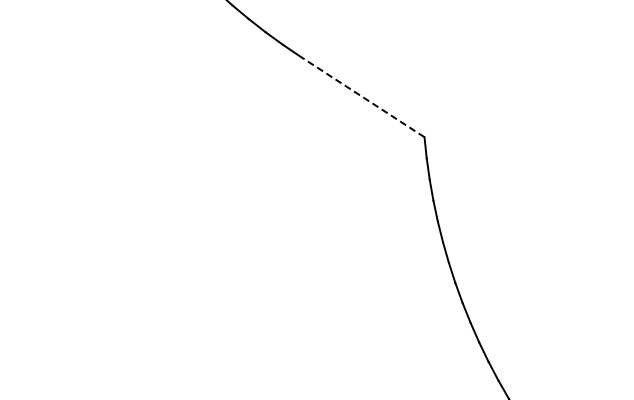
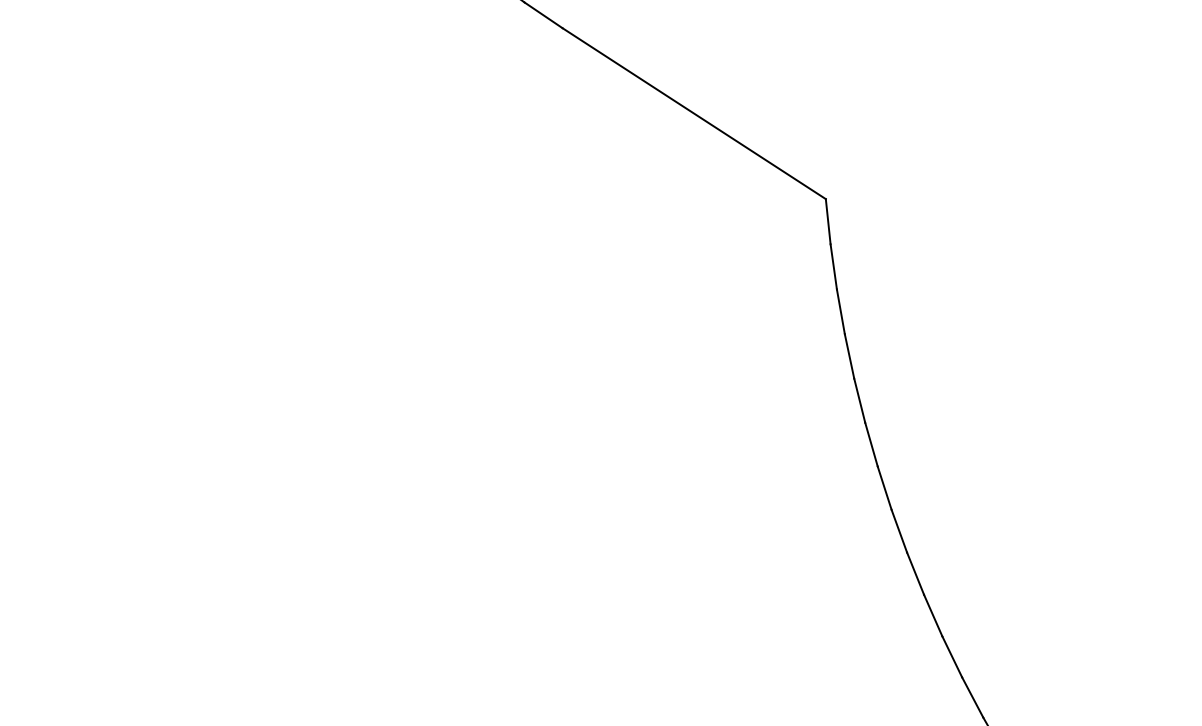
line: (362, 97) -> (693, 114), dashed -> solid

